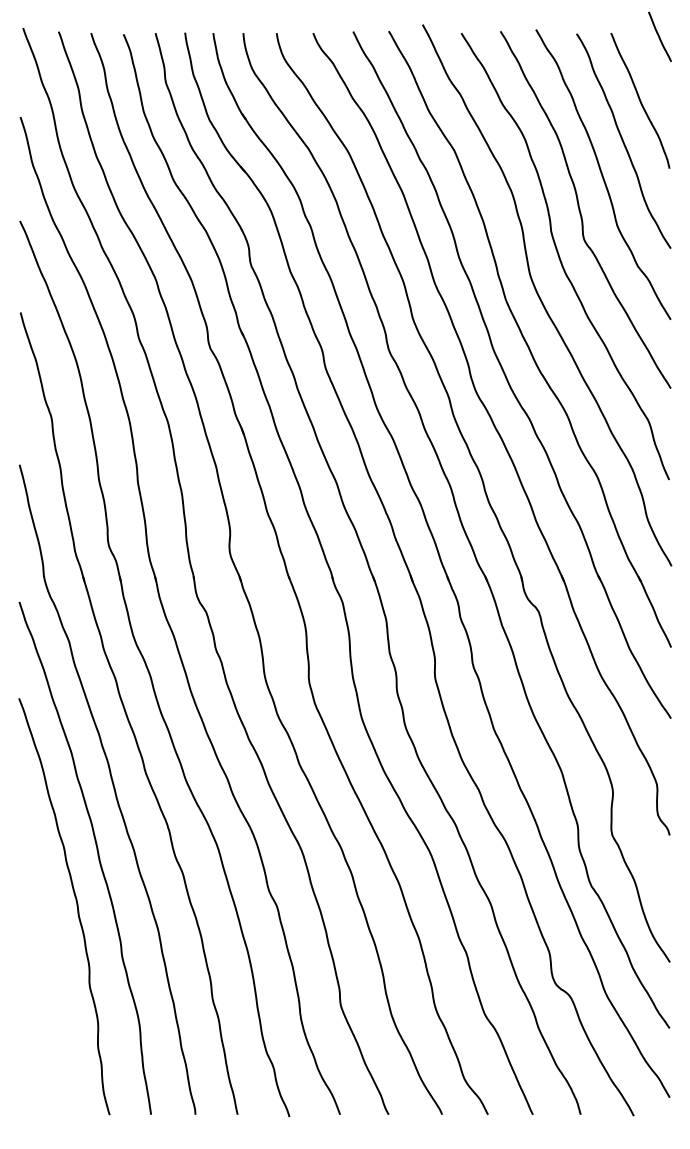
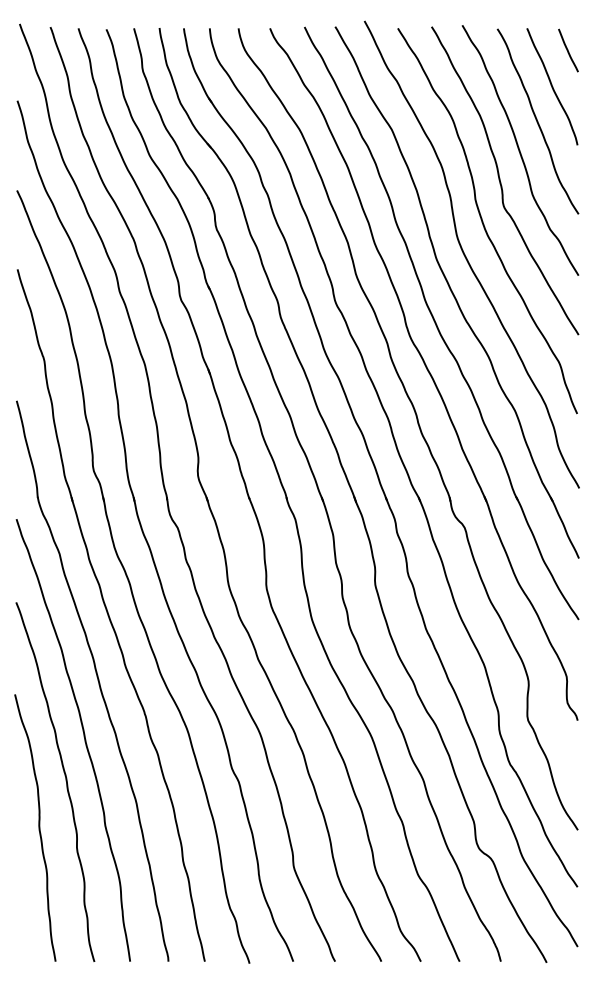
curve: (659, 36) -> (568, 50), moved
curve: (44, 957) -> (38, 825), added

